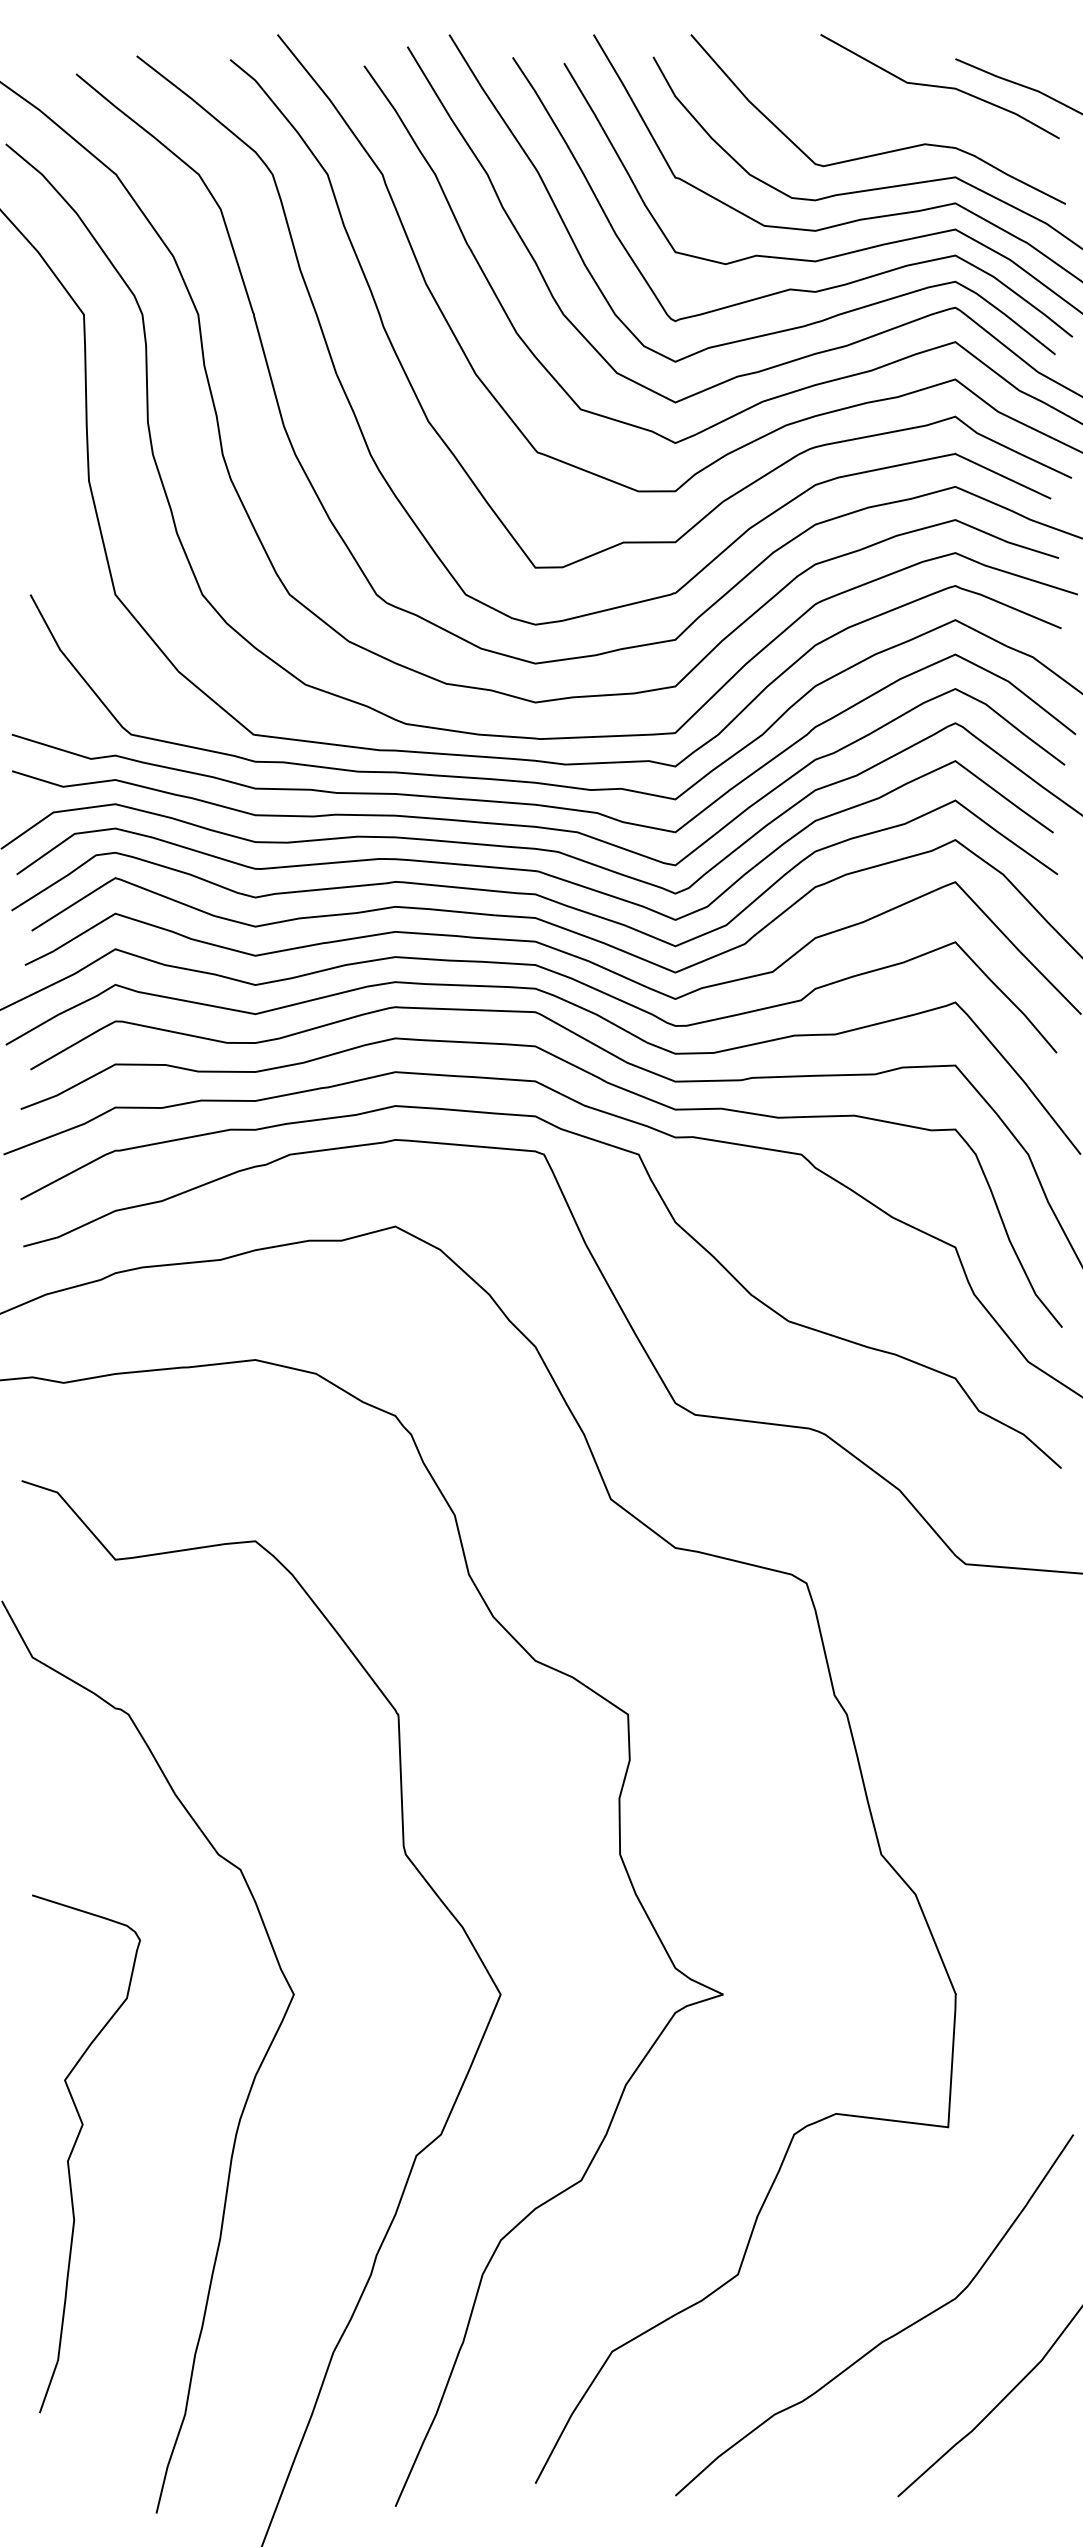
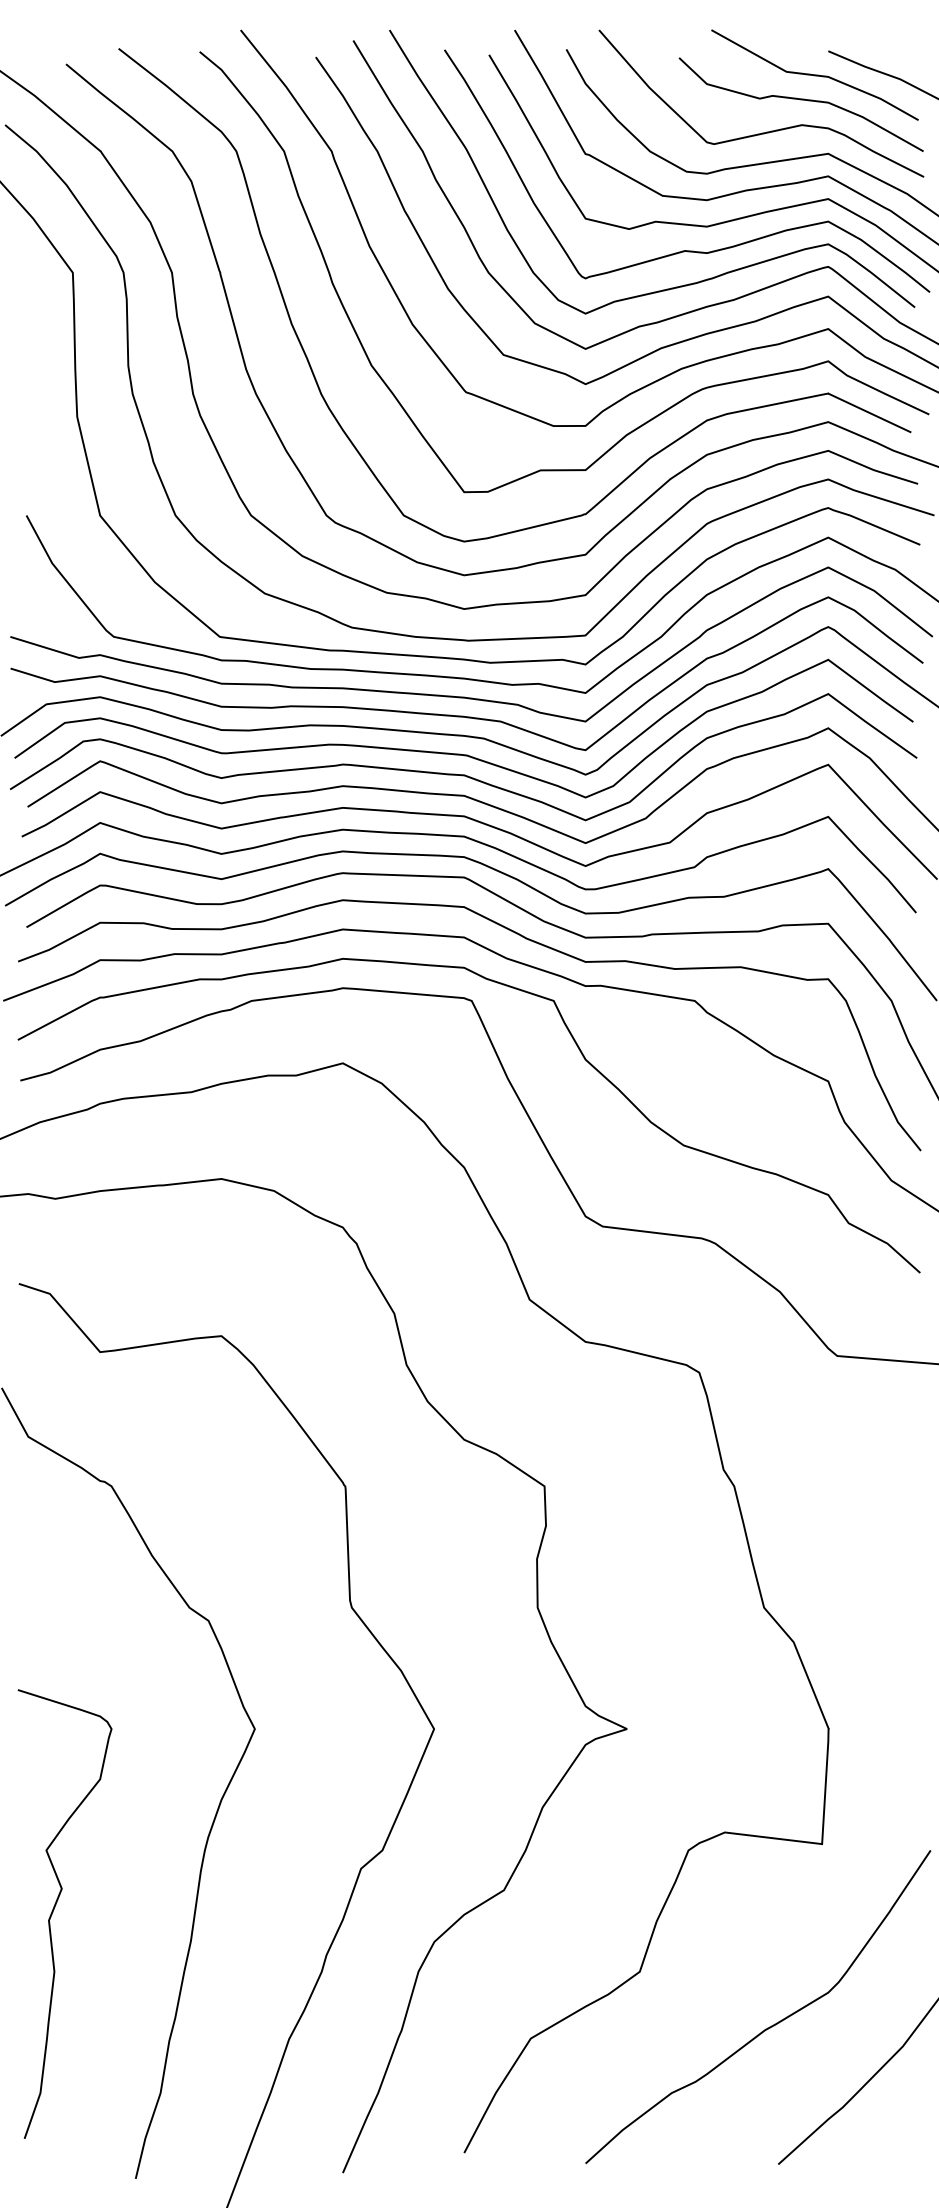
curve: (923, 115) -> (800, 100), added
curve: (74, 2148) -> (54, 1909), moved

